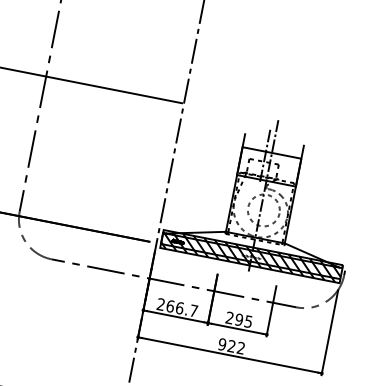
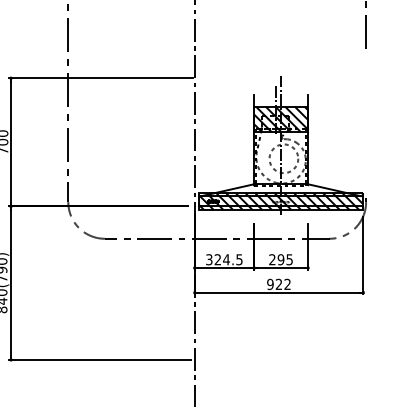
hatch: (269, 167) -> (281, 119), added
text: (177, 307) -> (224, 259), 266.7 -> 324.5

